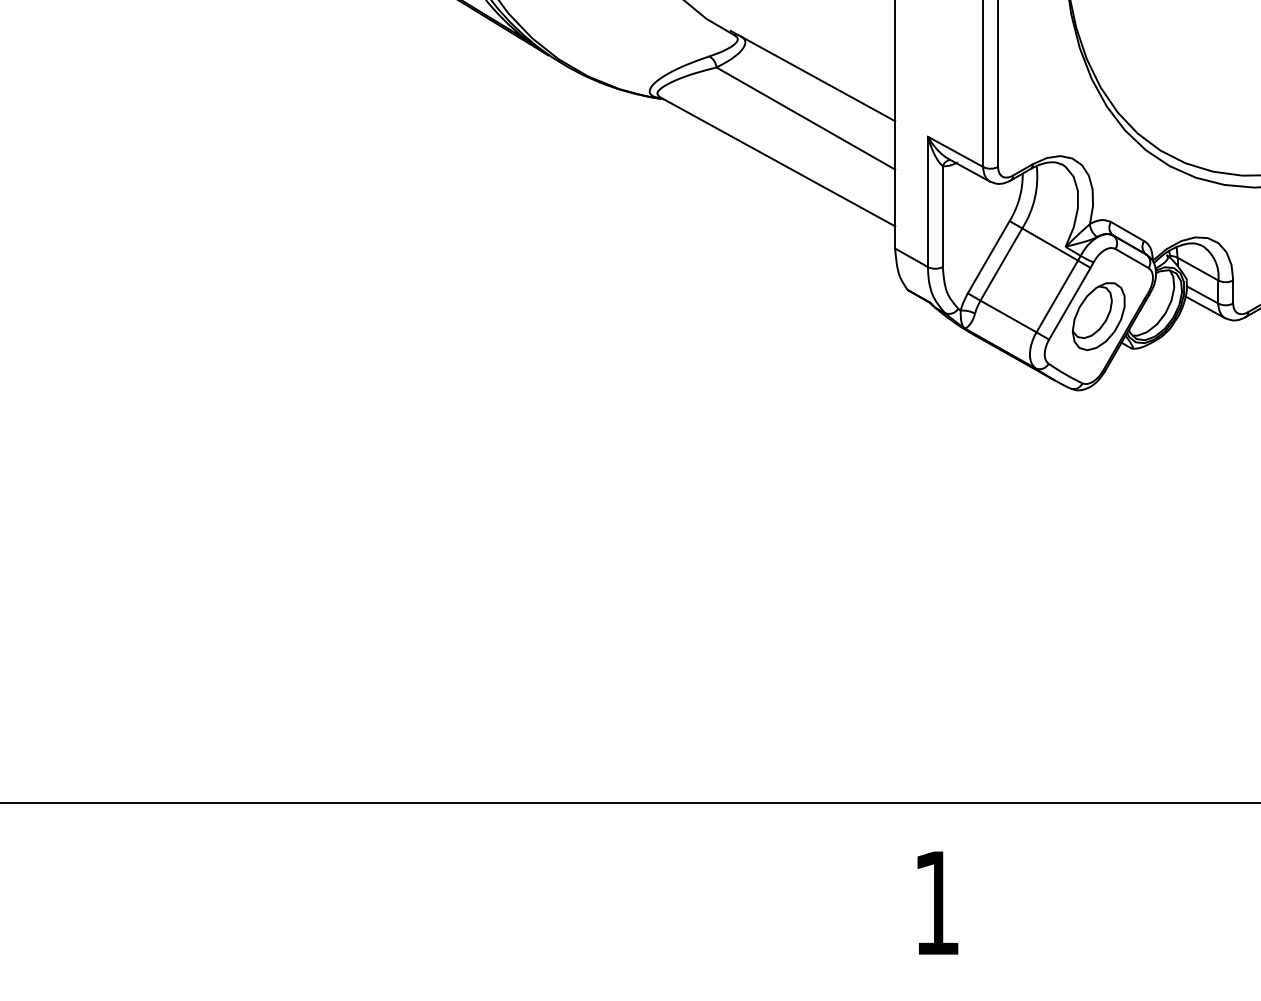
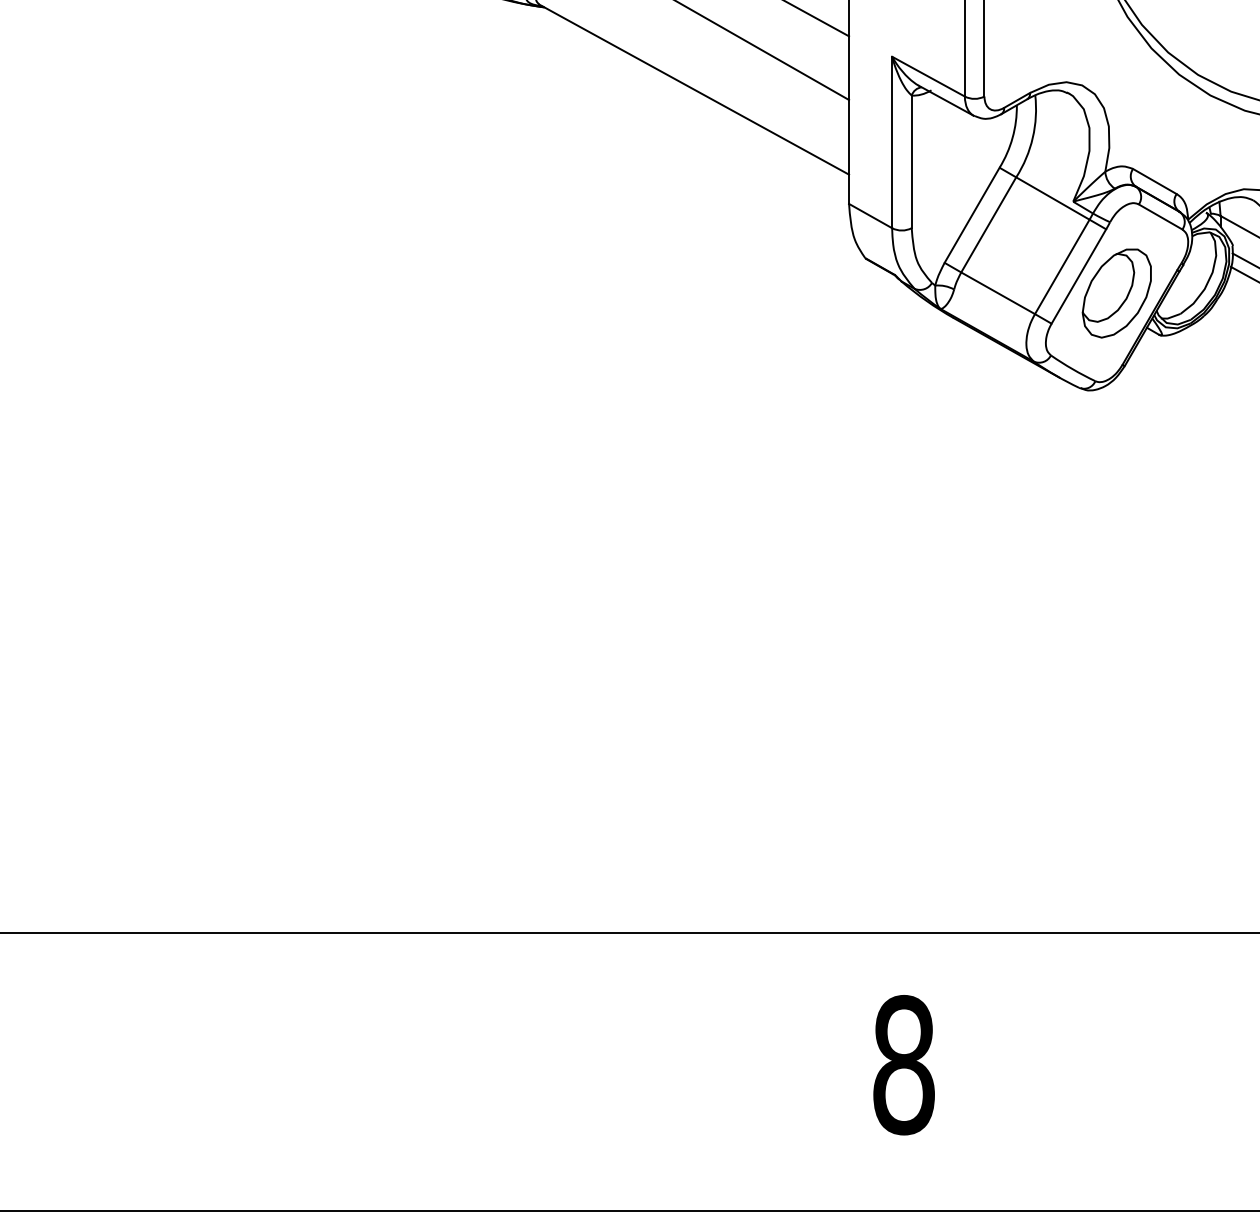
text: (936, 902) -> (903, 1064), 1 -> 8

